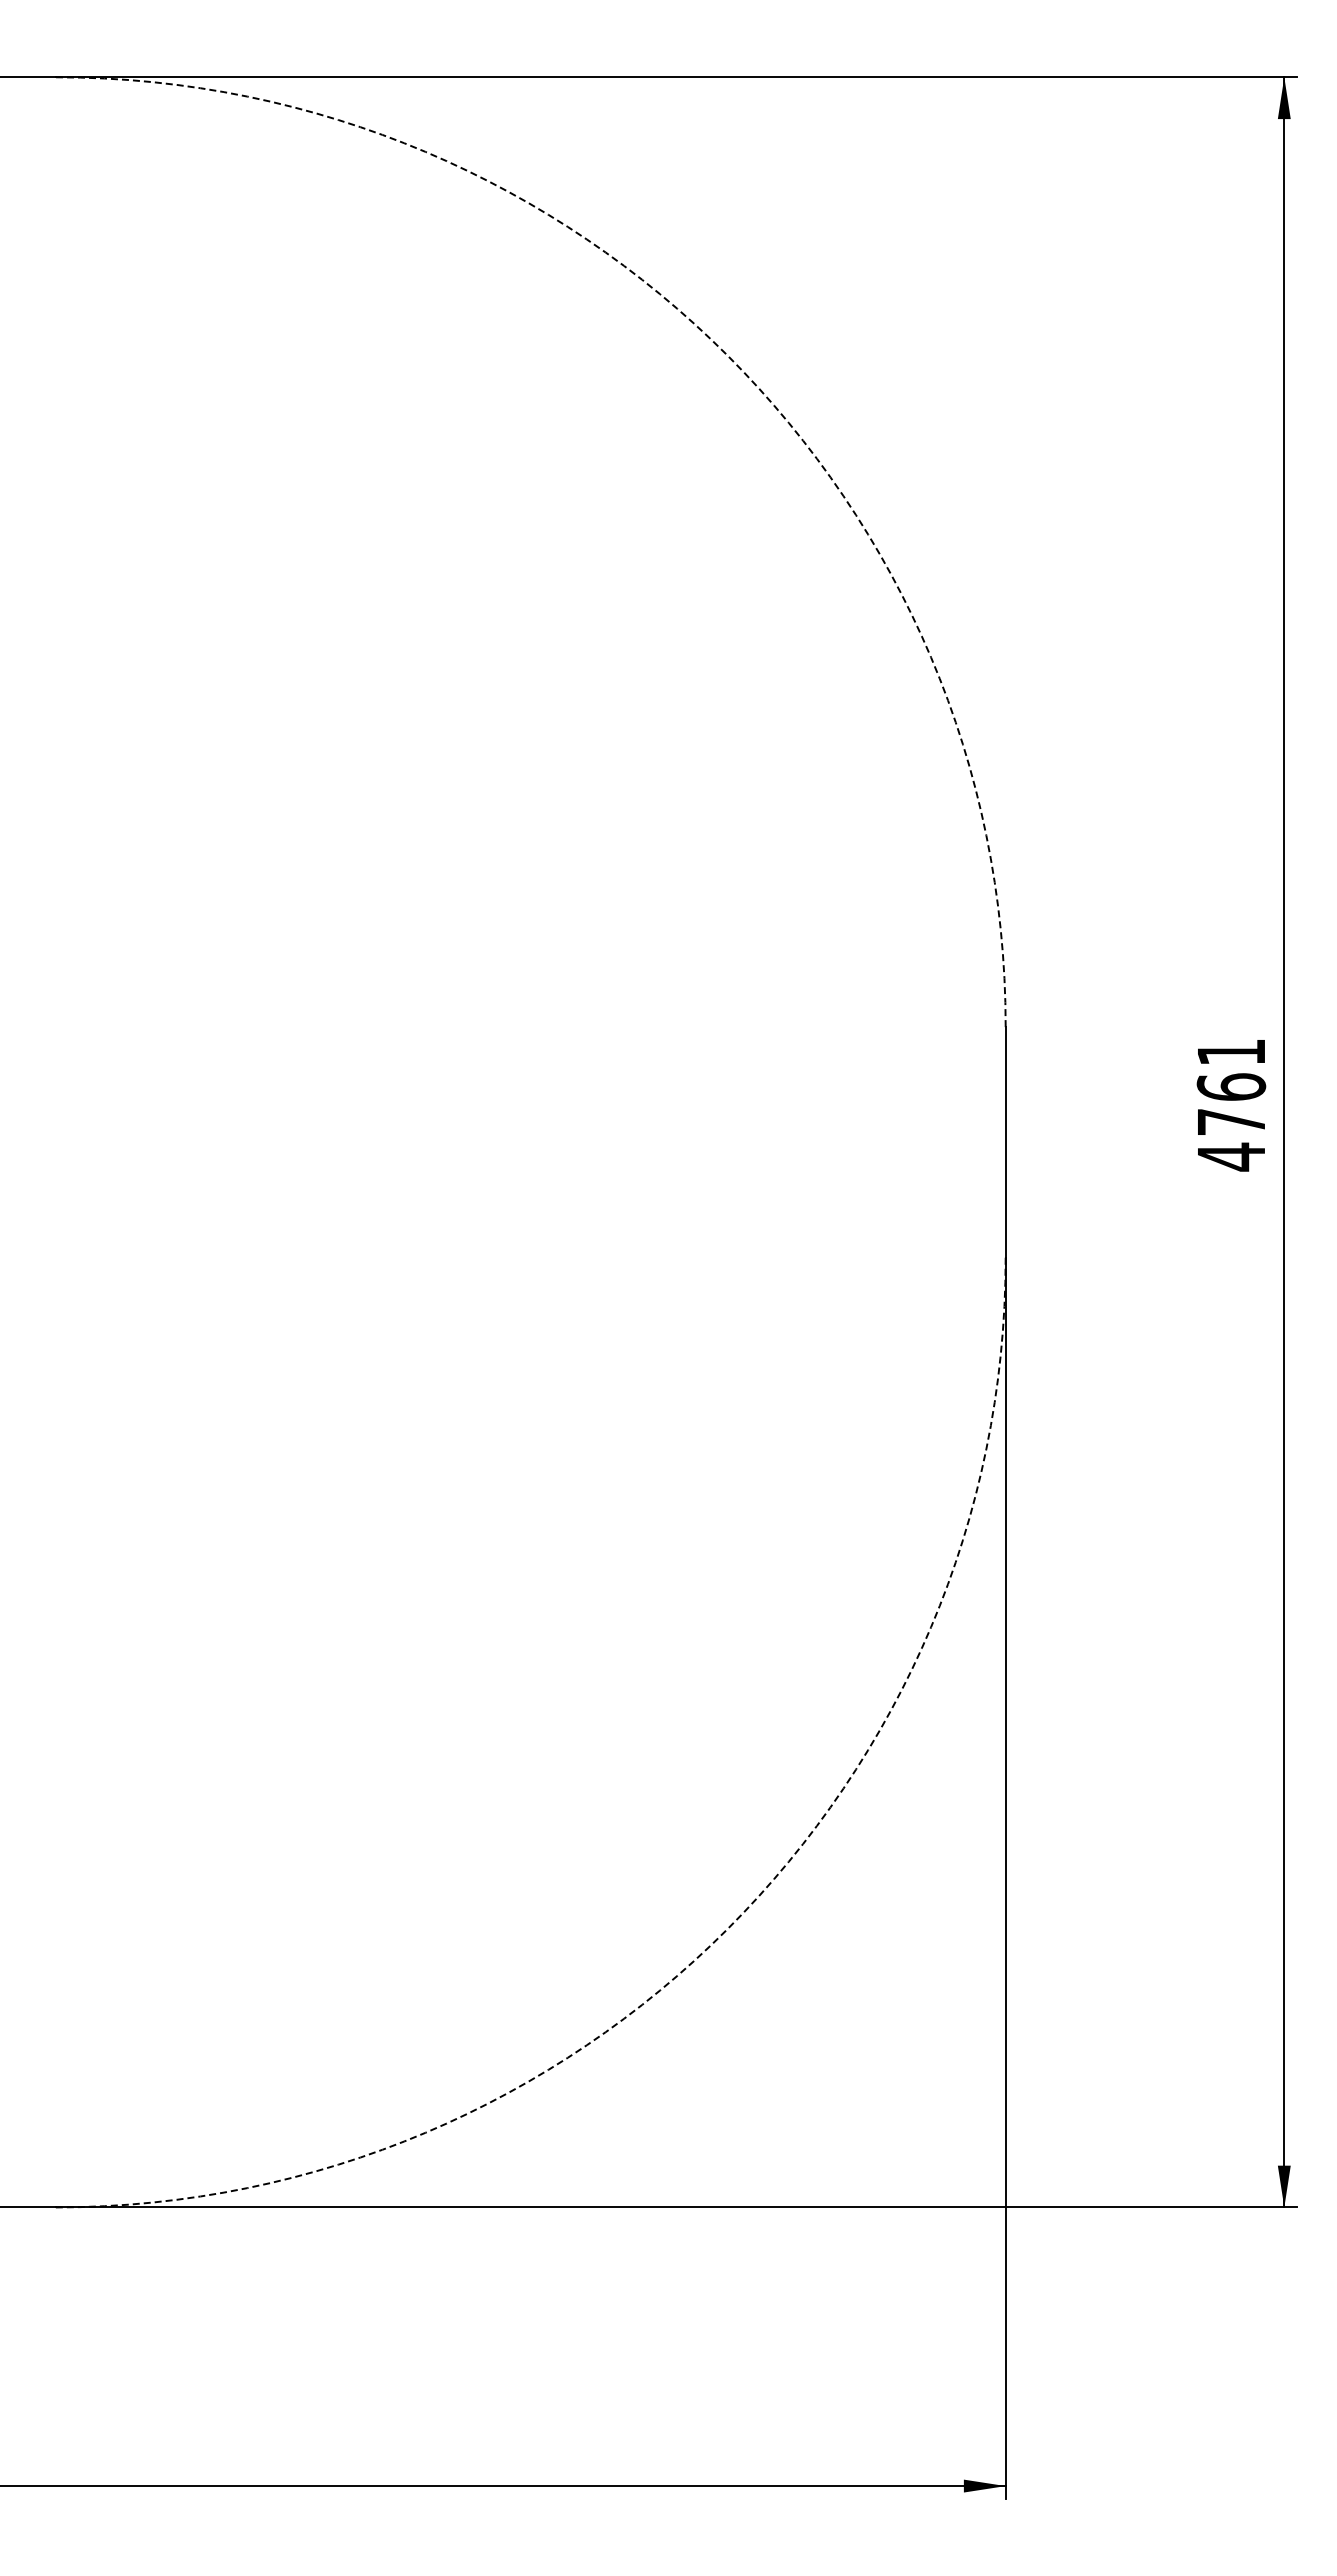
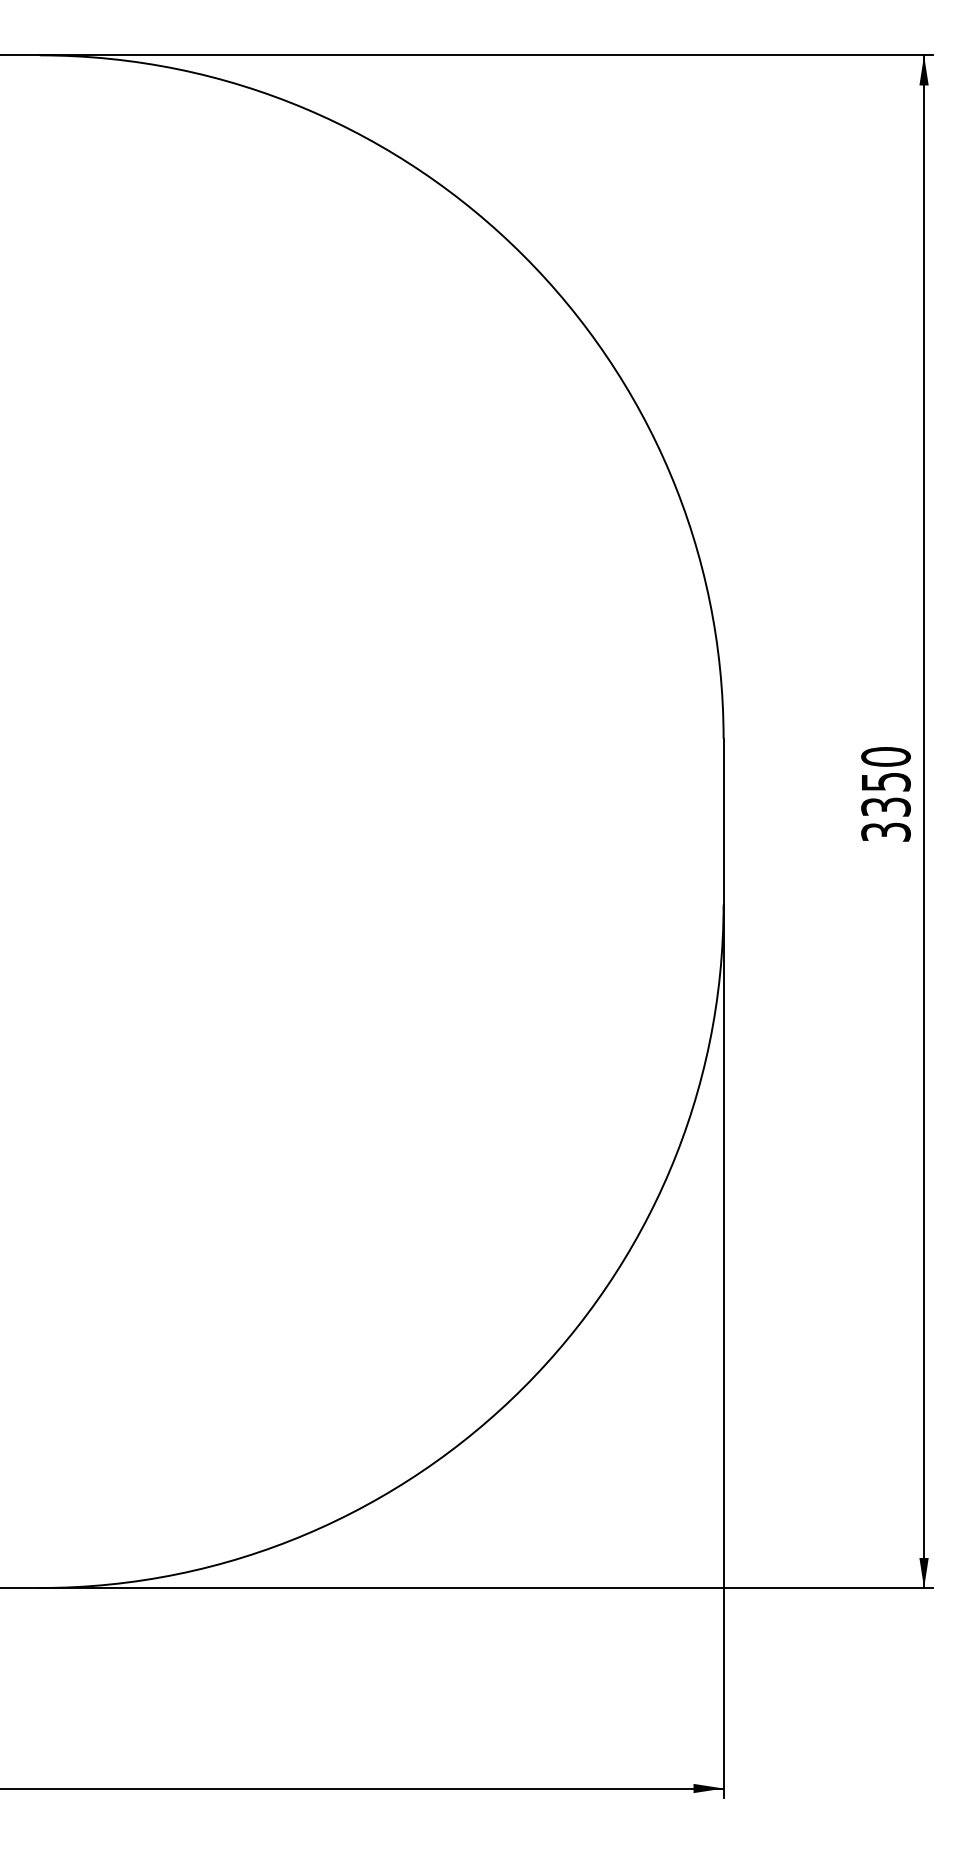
arc: (727, 355) -> (523, 255), dashed -> solid
text: (1231, 1104) -> (886, 794), 4761 -> 3350
arc: (727, 1929) -> (523, 1388), dashed -> solid

